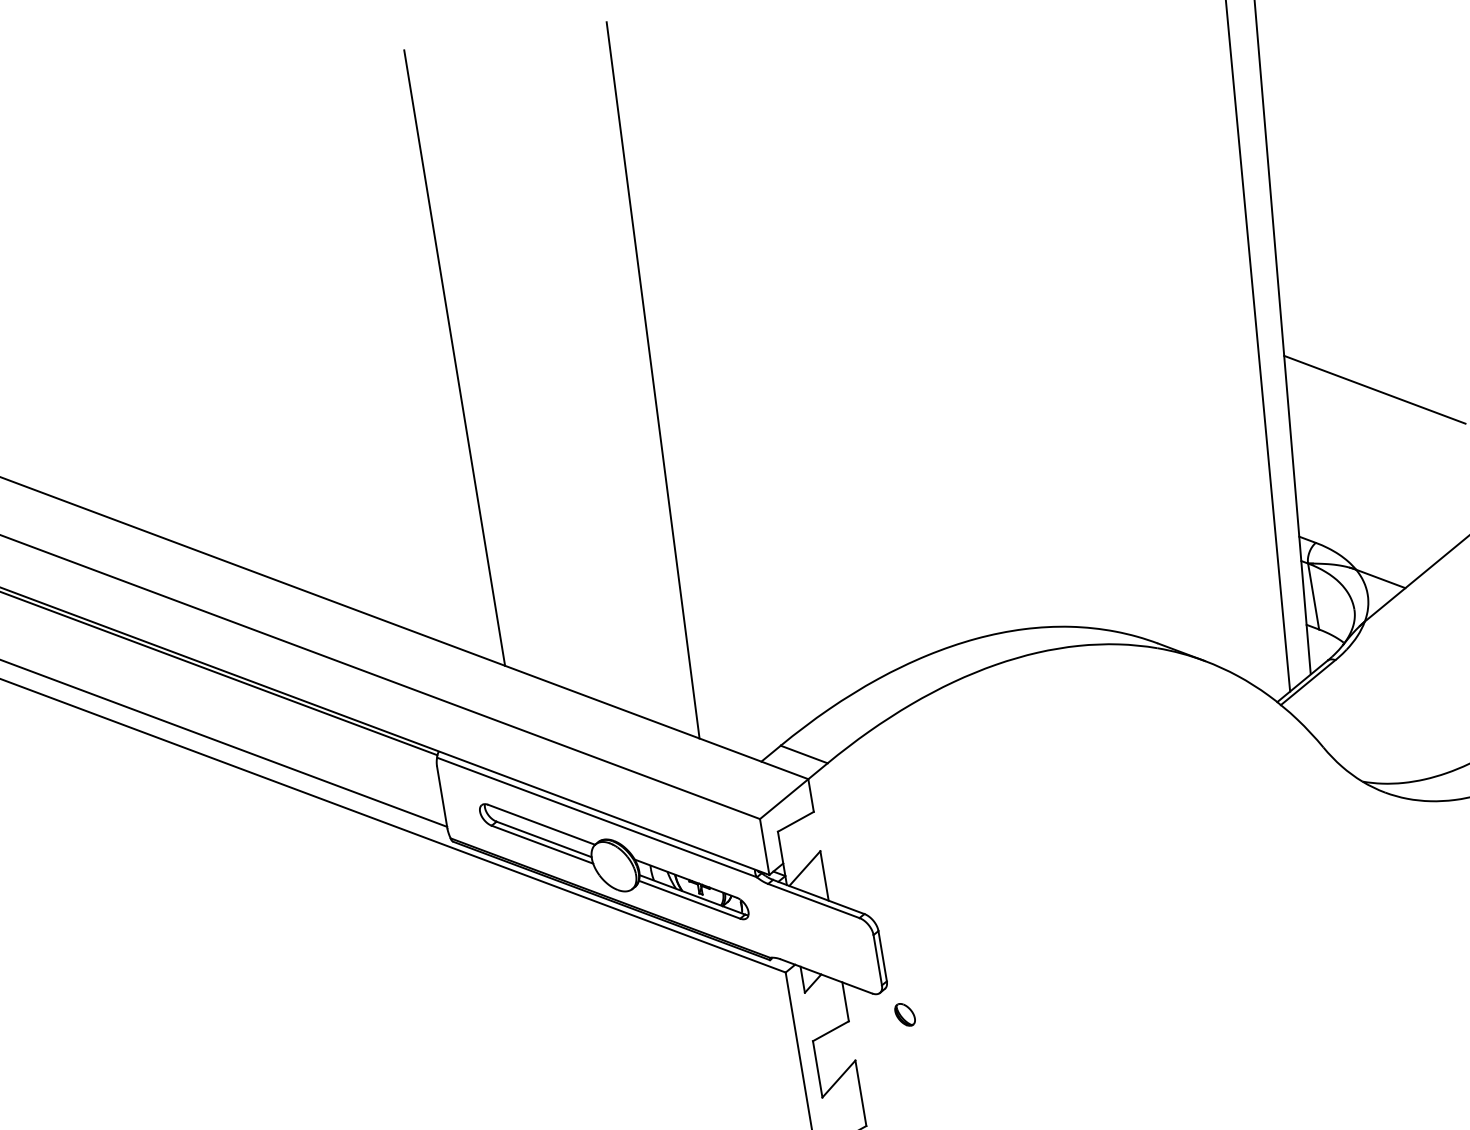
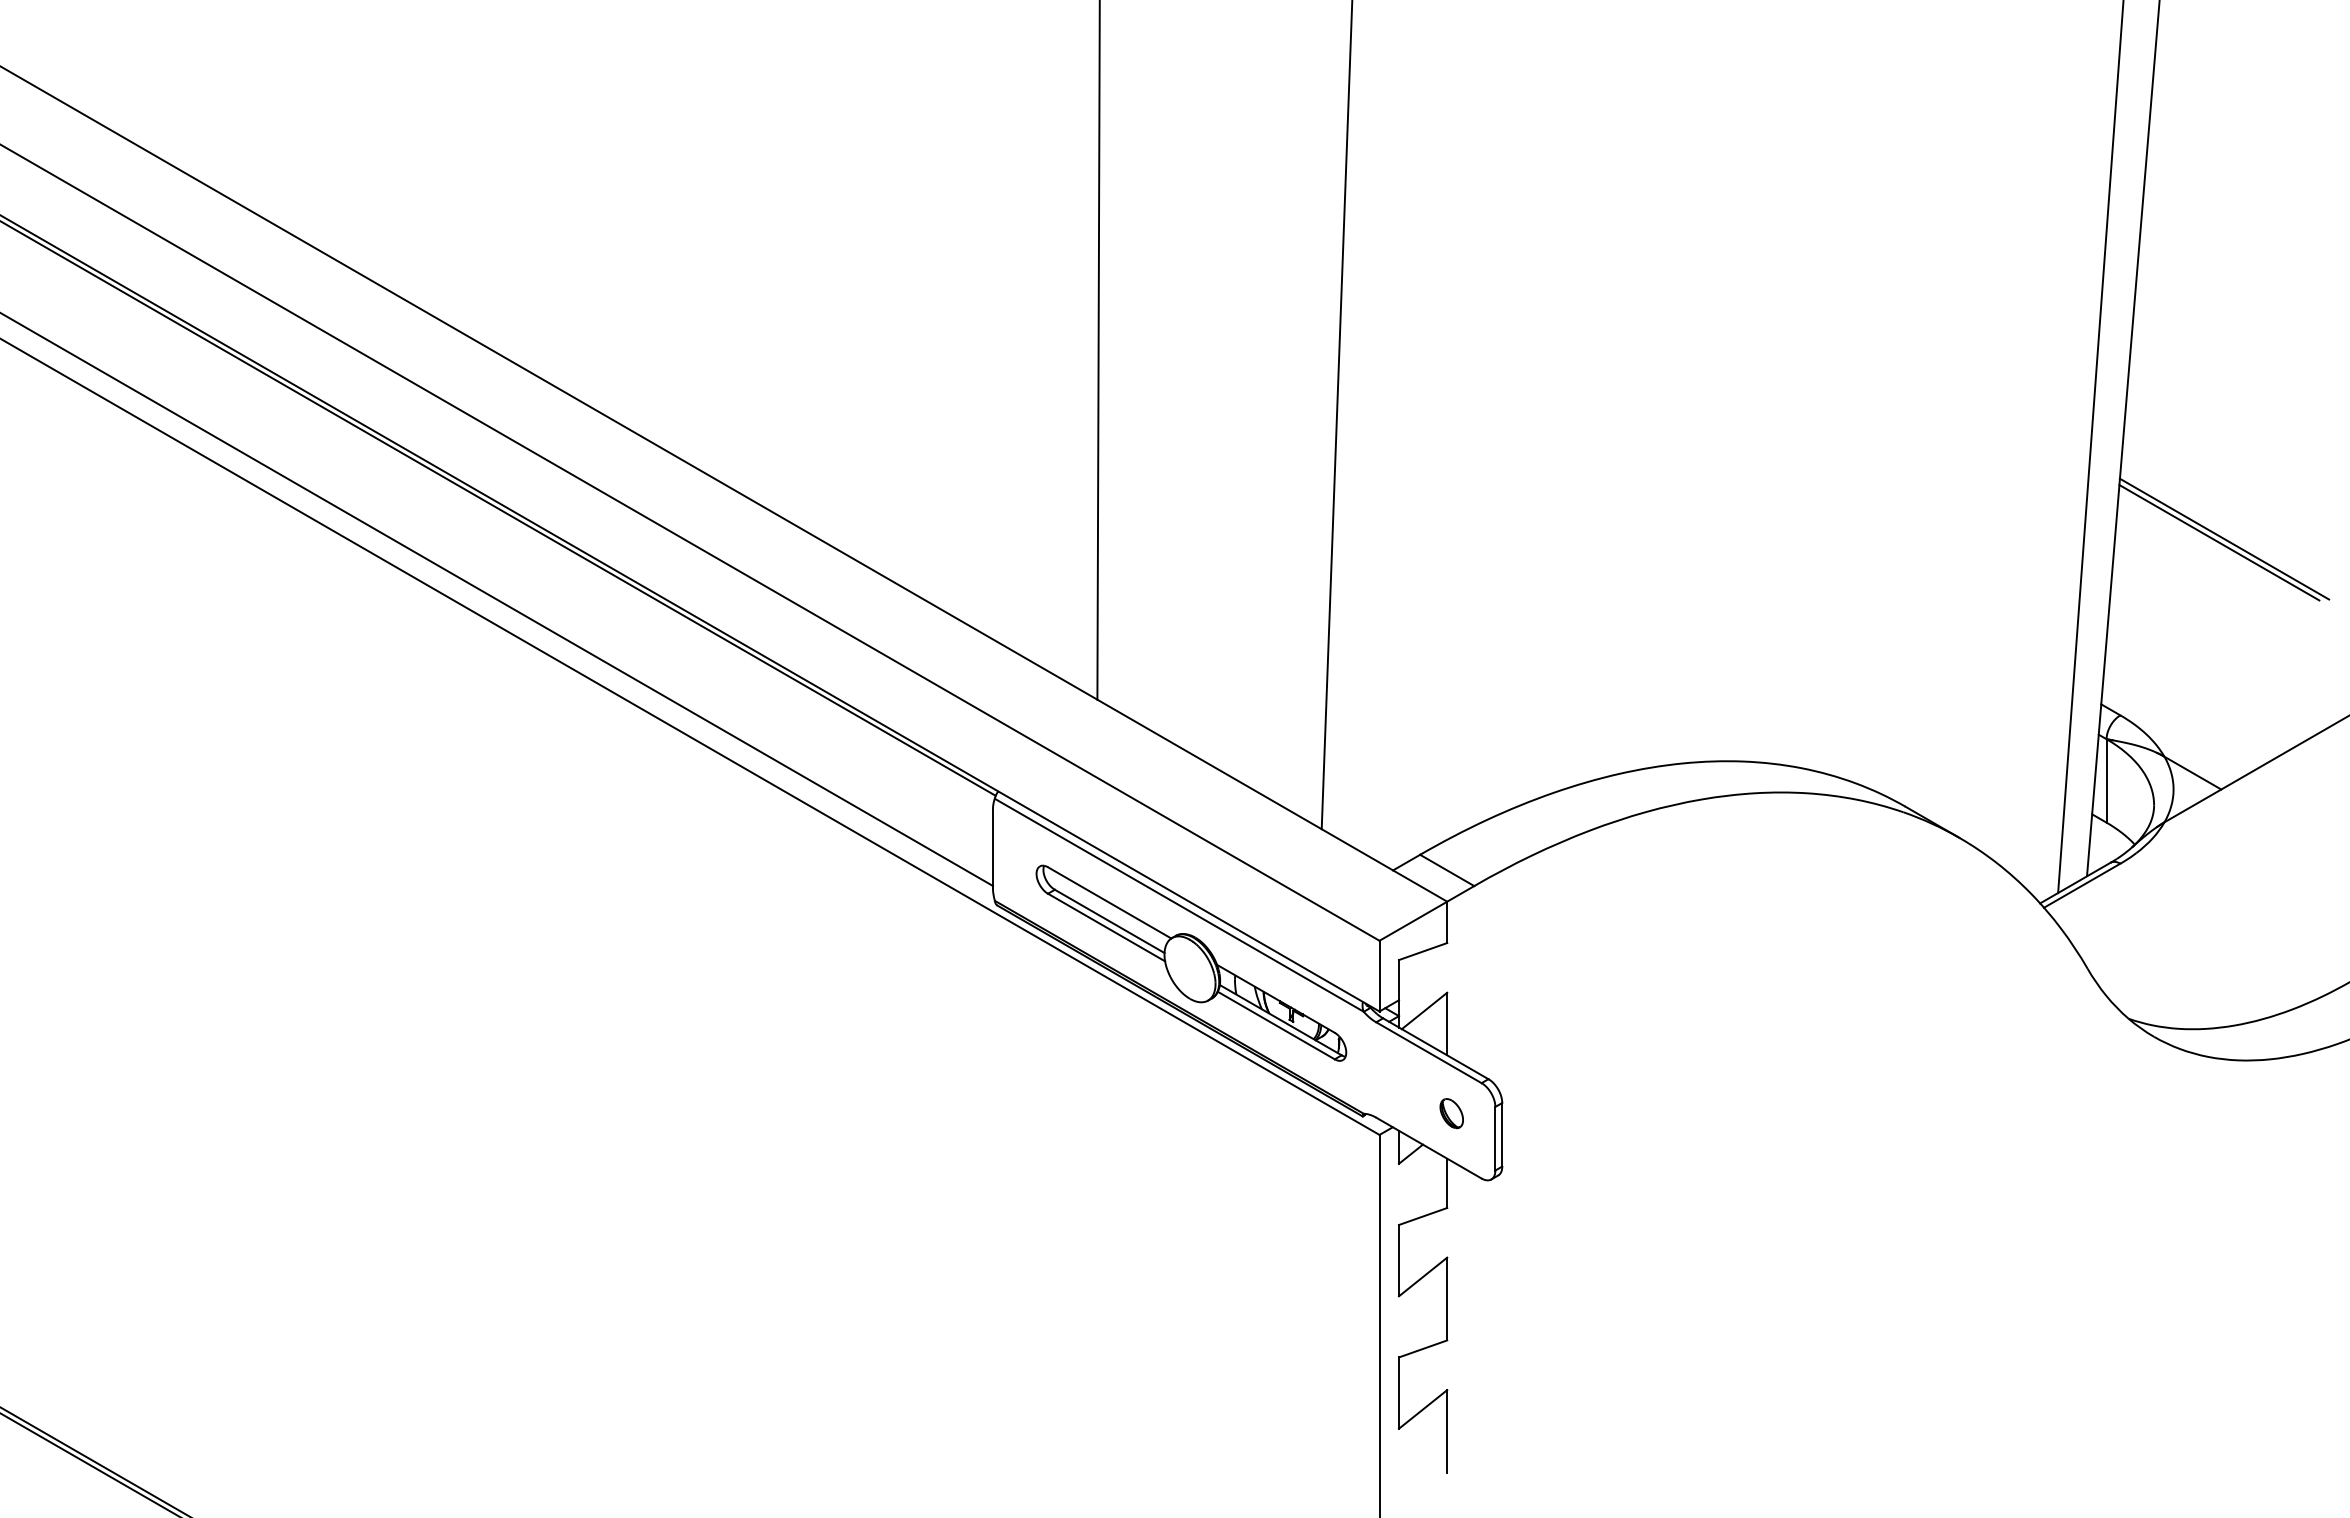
line: (1371, 393) -> (2219, 542), added
part: (904, 1014) -> (1451, 1113), moved

